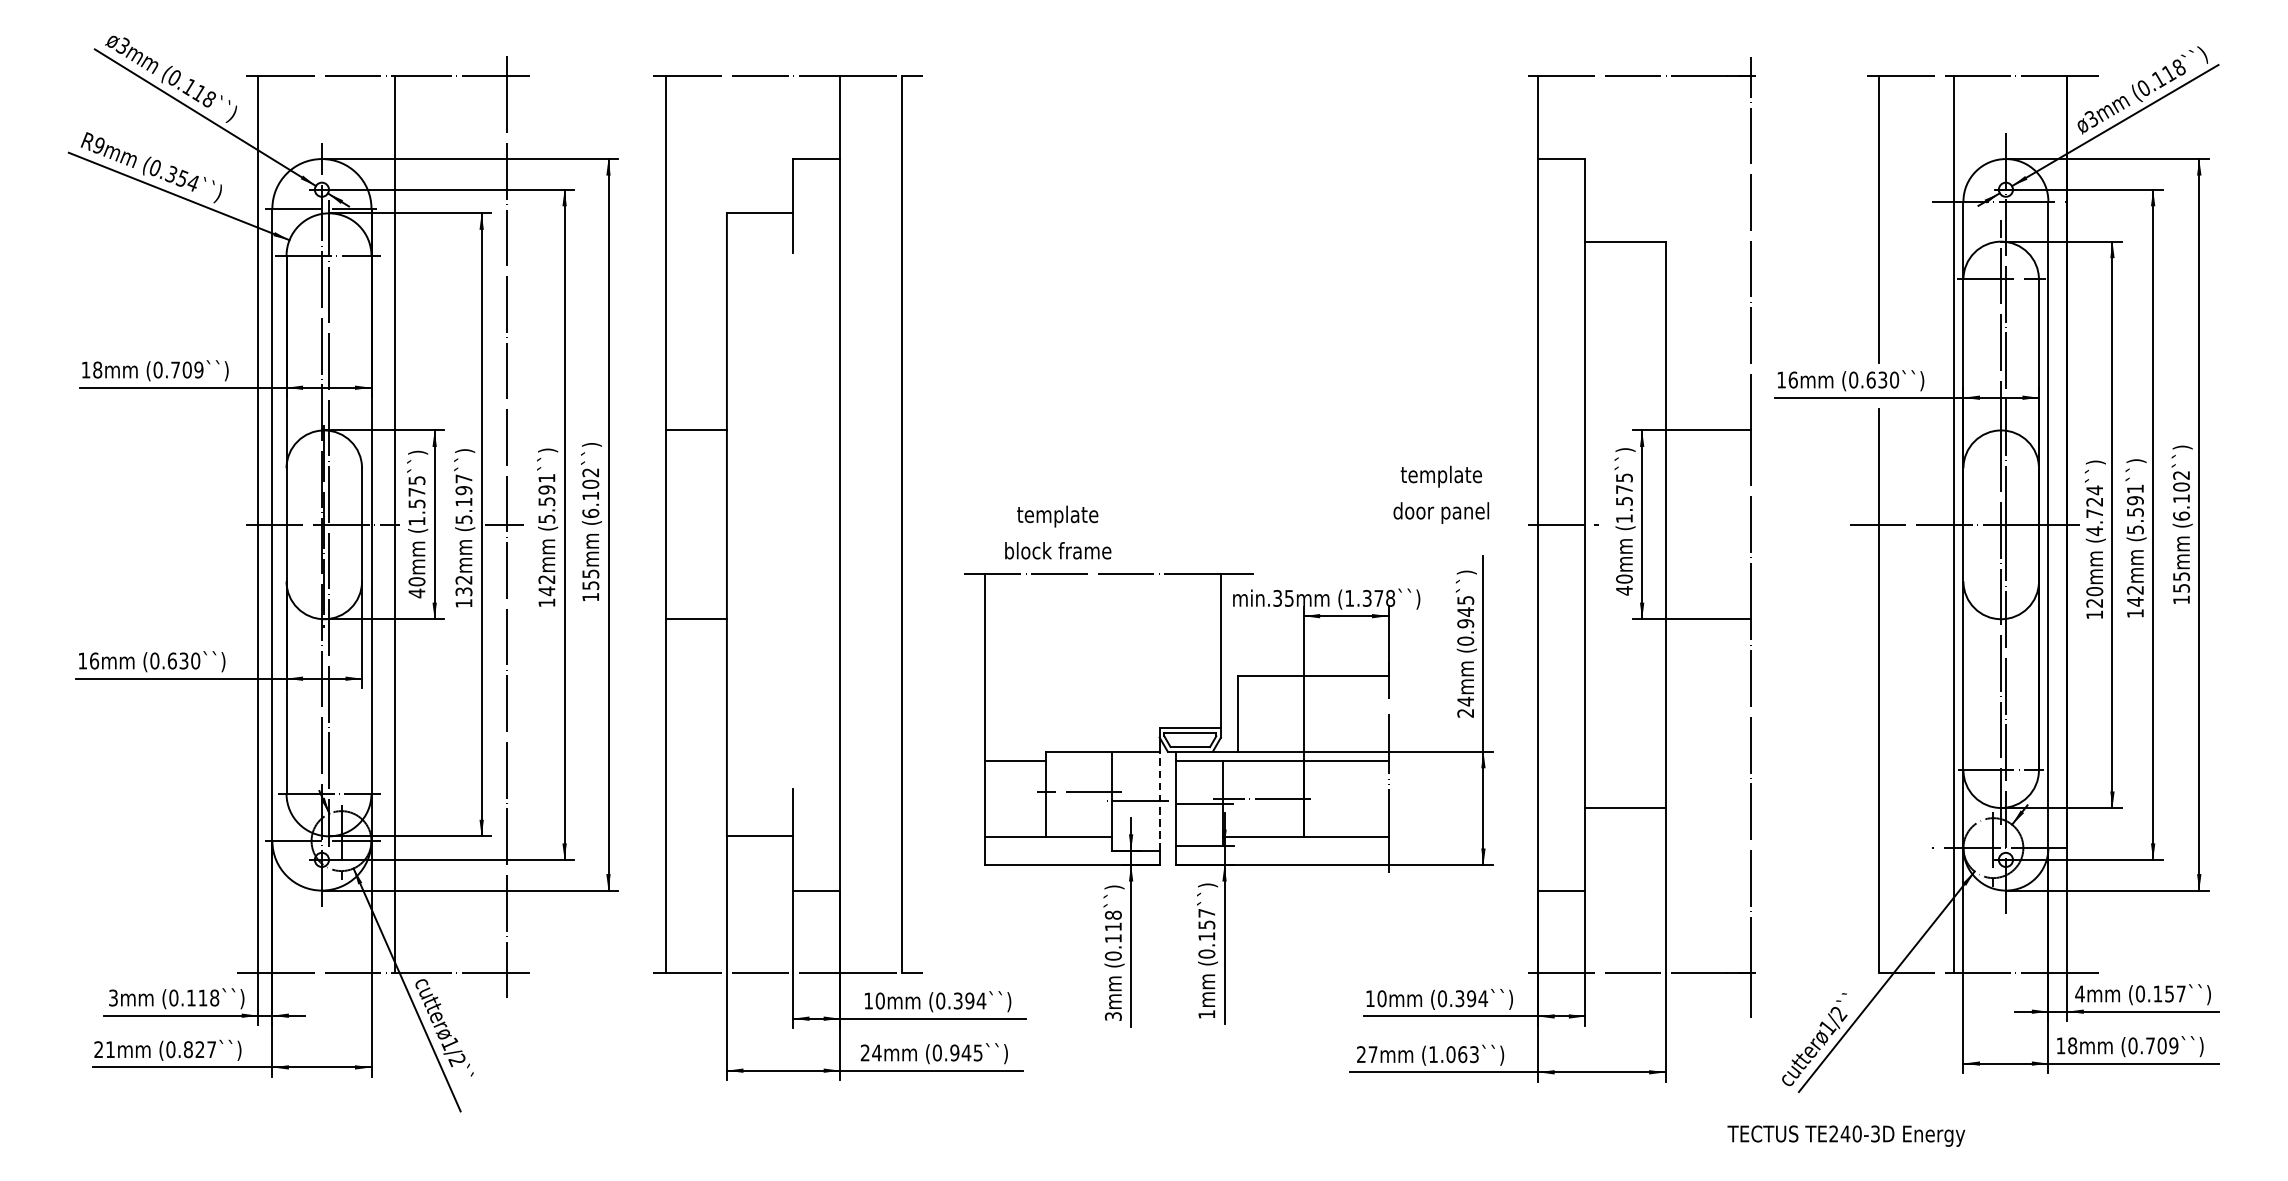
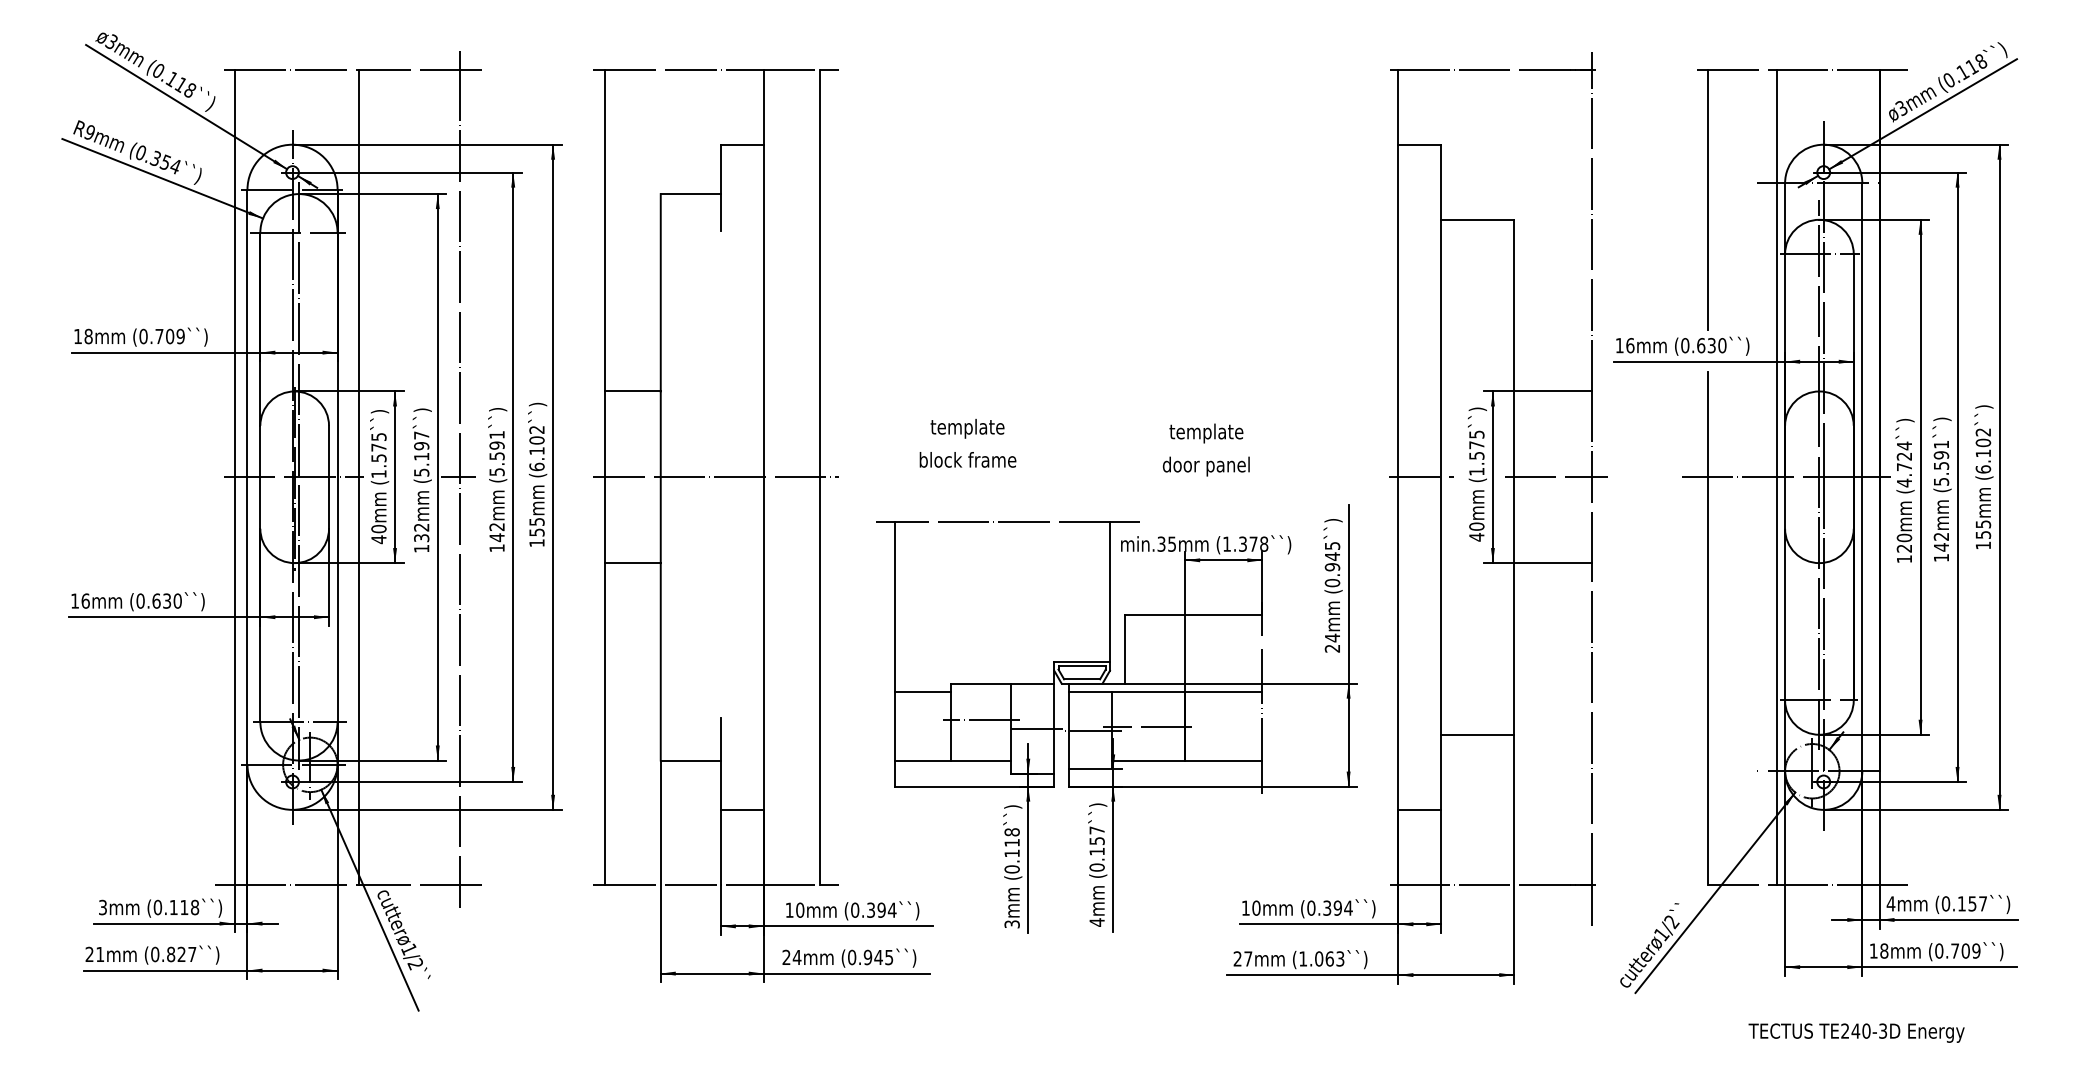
text: (1440, 494) -> (1205, 449), moved
line: (787, 525) -> (715, 477), added
line: (1710, 525) -> (1555, 477), added
text: (1057, 532) -> (967, 443), moved
line: (1159, 801) -> (1054, 728), dashed -> solid
text: (1206, 1014) -> (1096, 922), 1mm -> 4mm
text: (1846, 1135) -> (1856, 1032), moved

